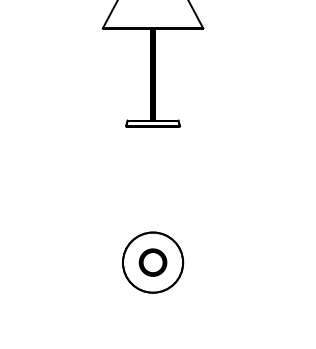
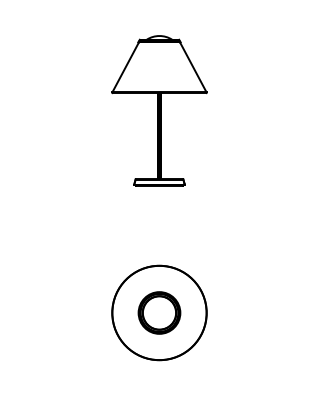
part: (153, 262) -> (159, 312), size x1.67

